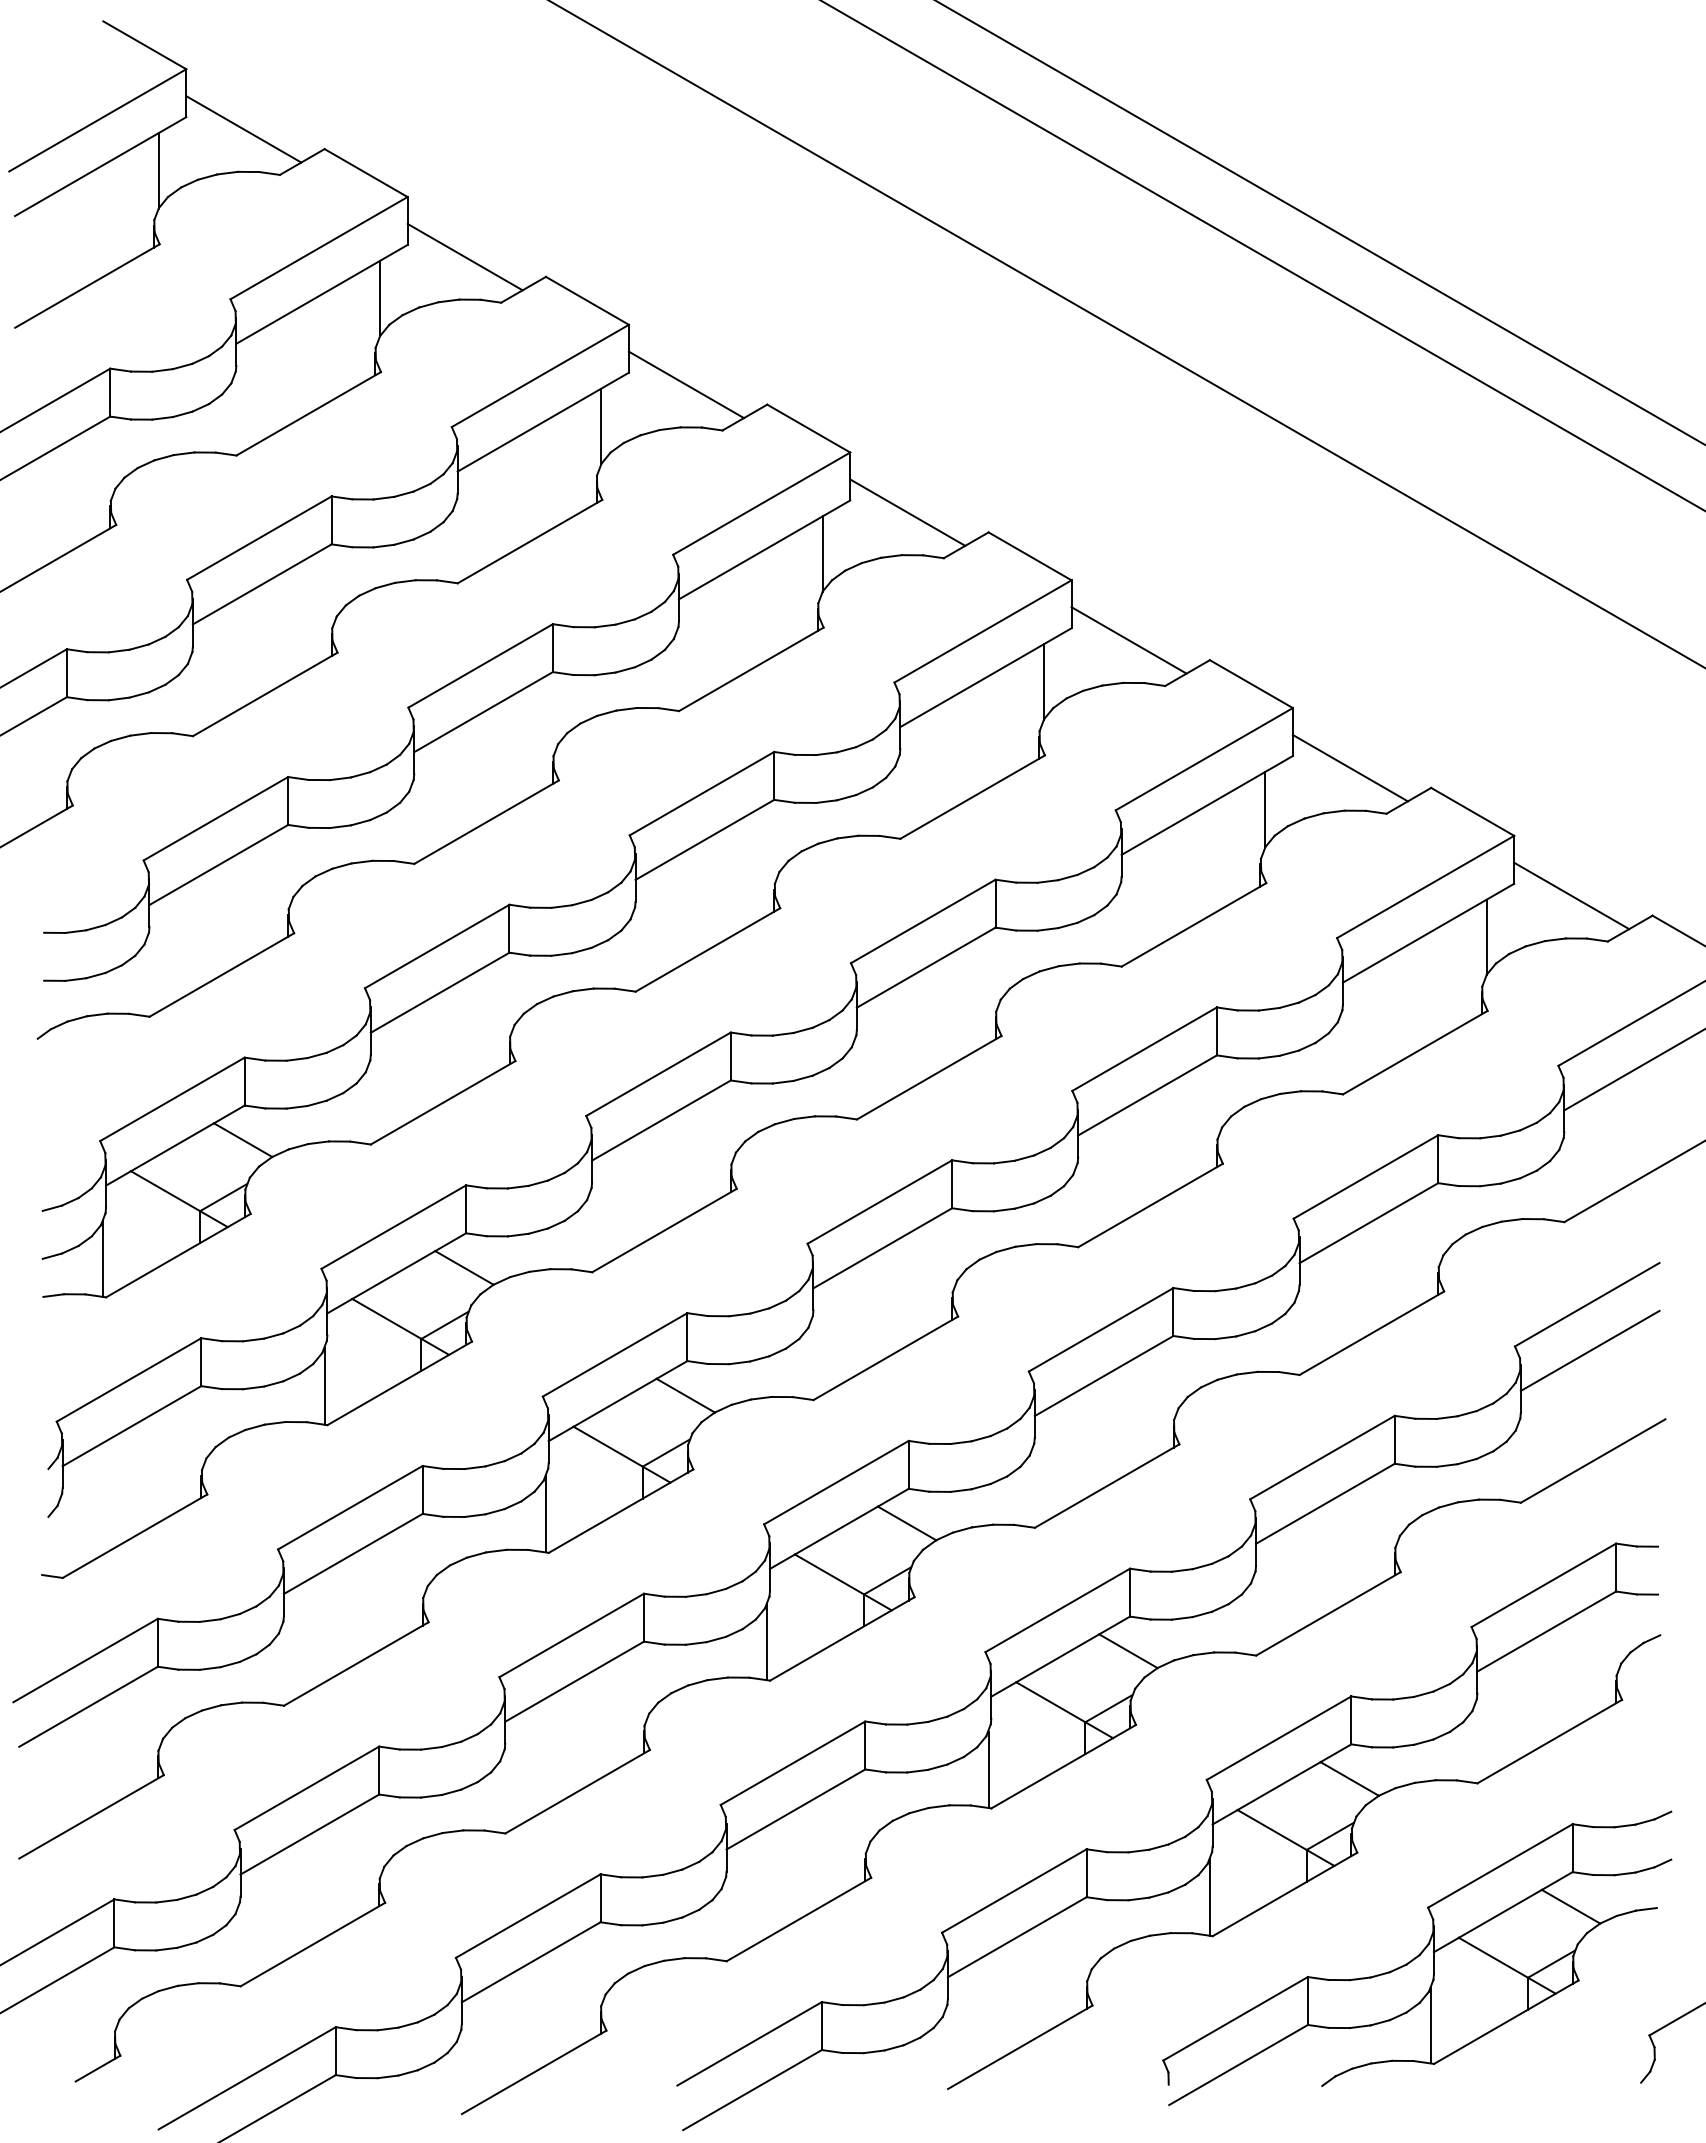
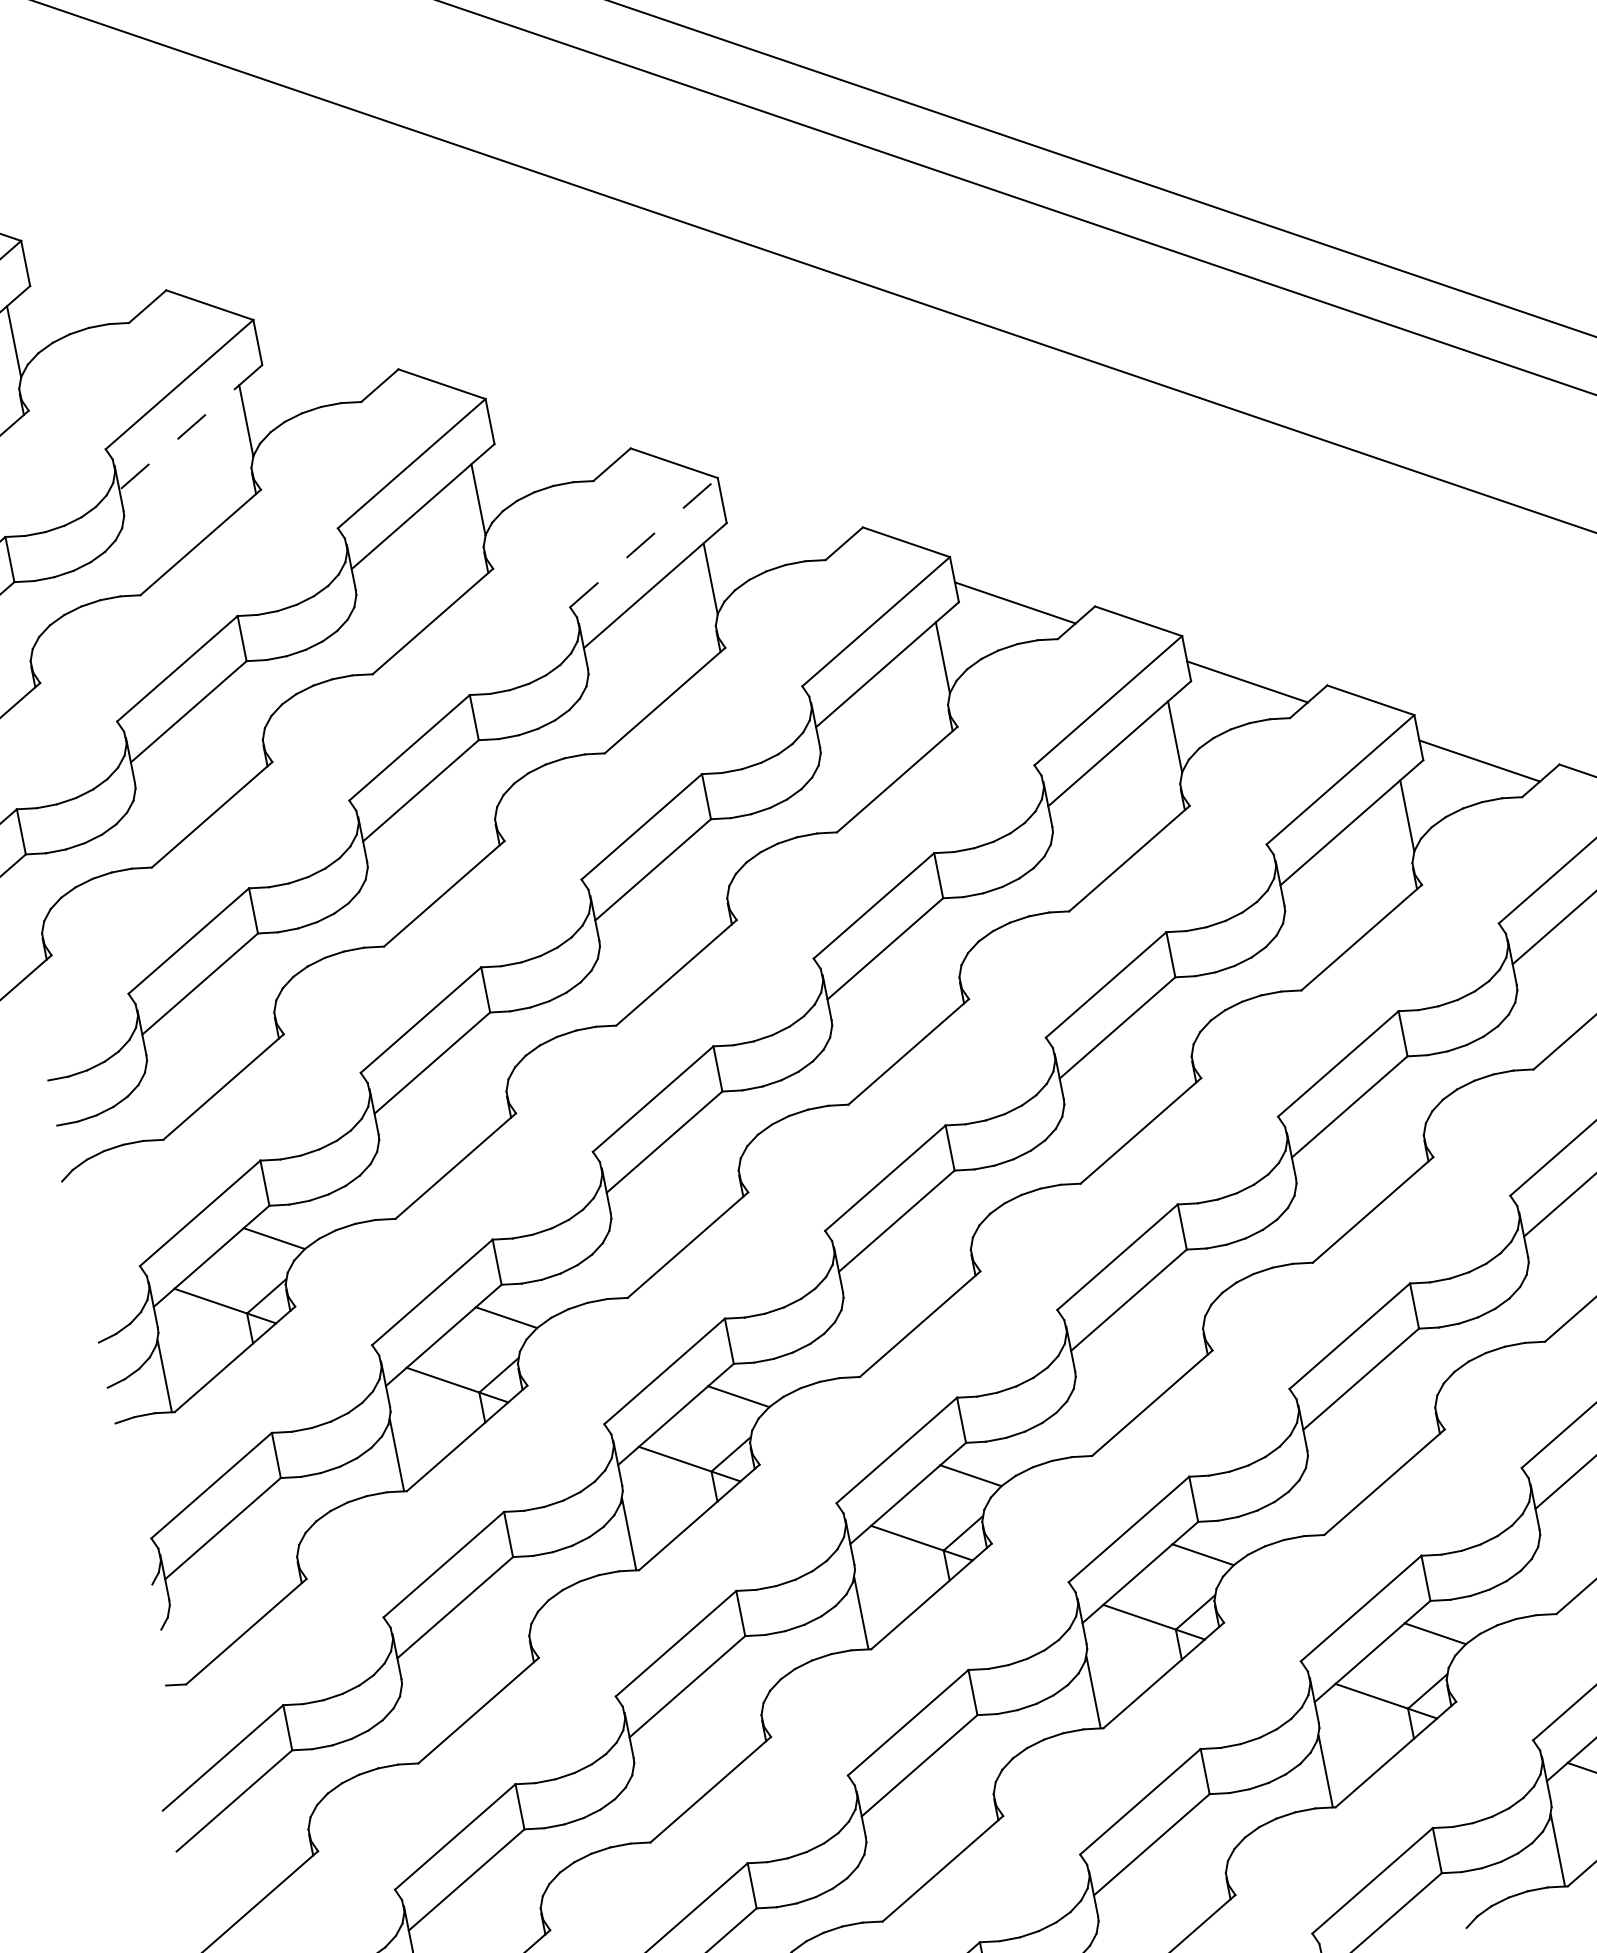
line: (243, 129) -> (86, 286), removed
line: (464, 256) -> (318, 365), removed
line: (321, 294) -> (190, 427), solid -> dashed
line: (685, 384) -> (549, 444), removed
line: (762, 503) -> (644, 542), solid -> dashed
line: (907, 512) -> (782, 523), removed

